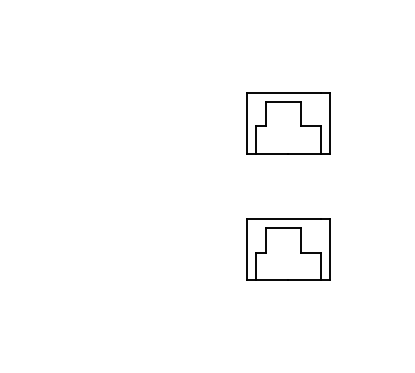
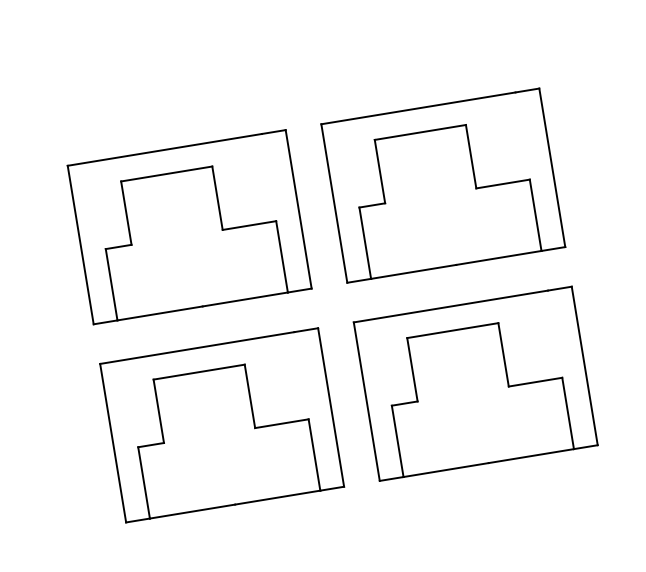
part: (126, 123) -> (189, 227), added
part: (288, 123) -> (443, 185), size x1.67
part: (126, 249) -> (221, 425), added
part: (288, 249) -> (476, 383), size x1.67

